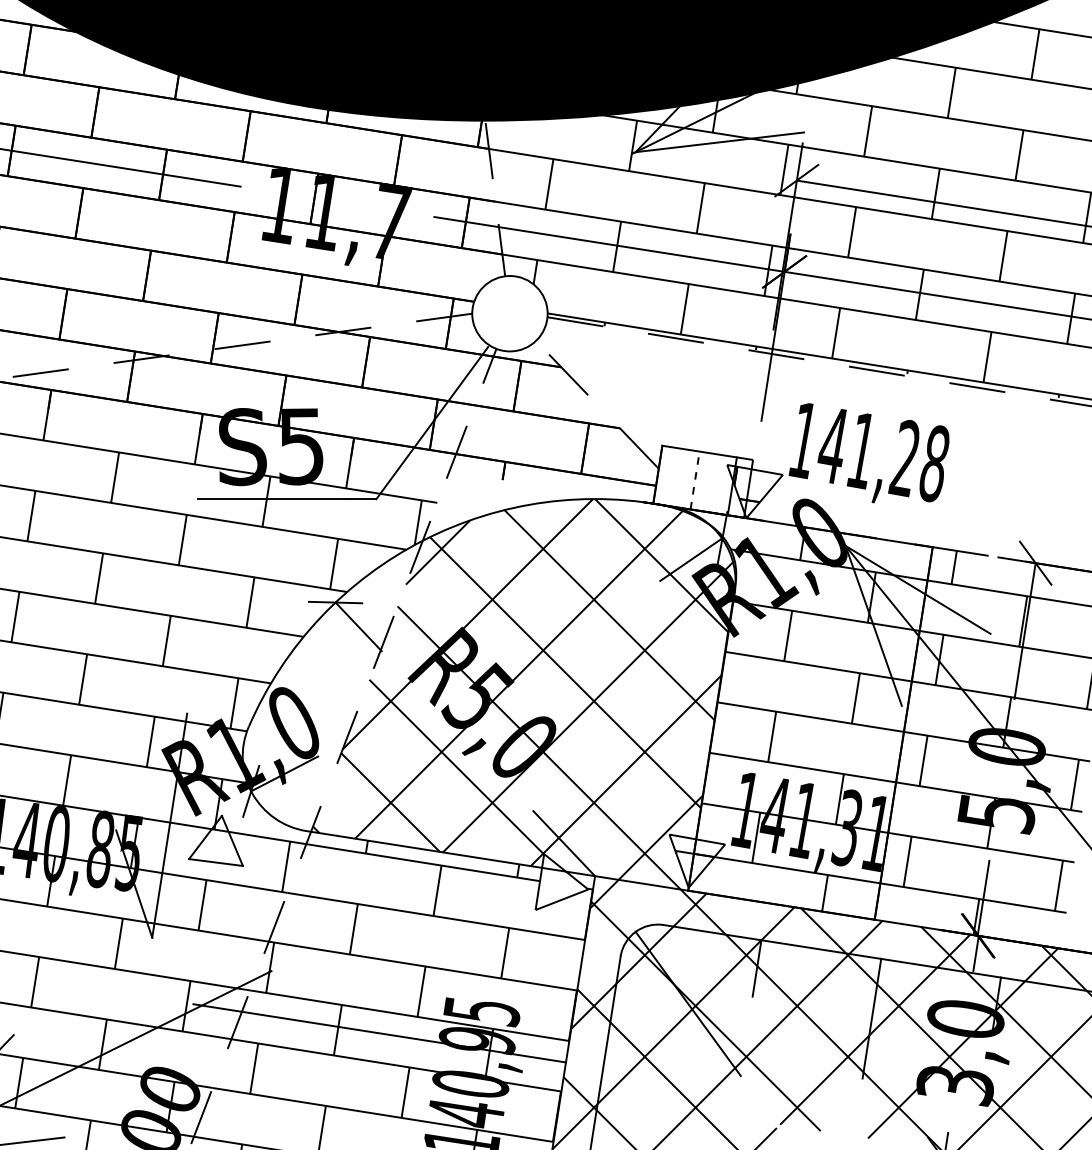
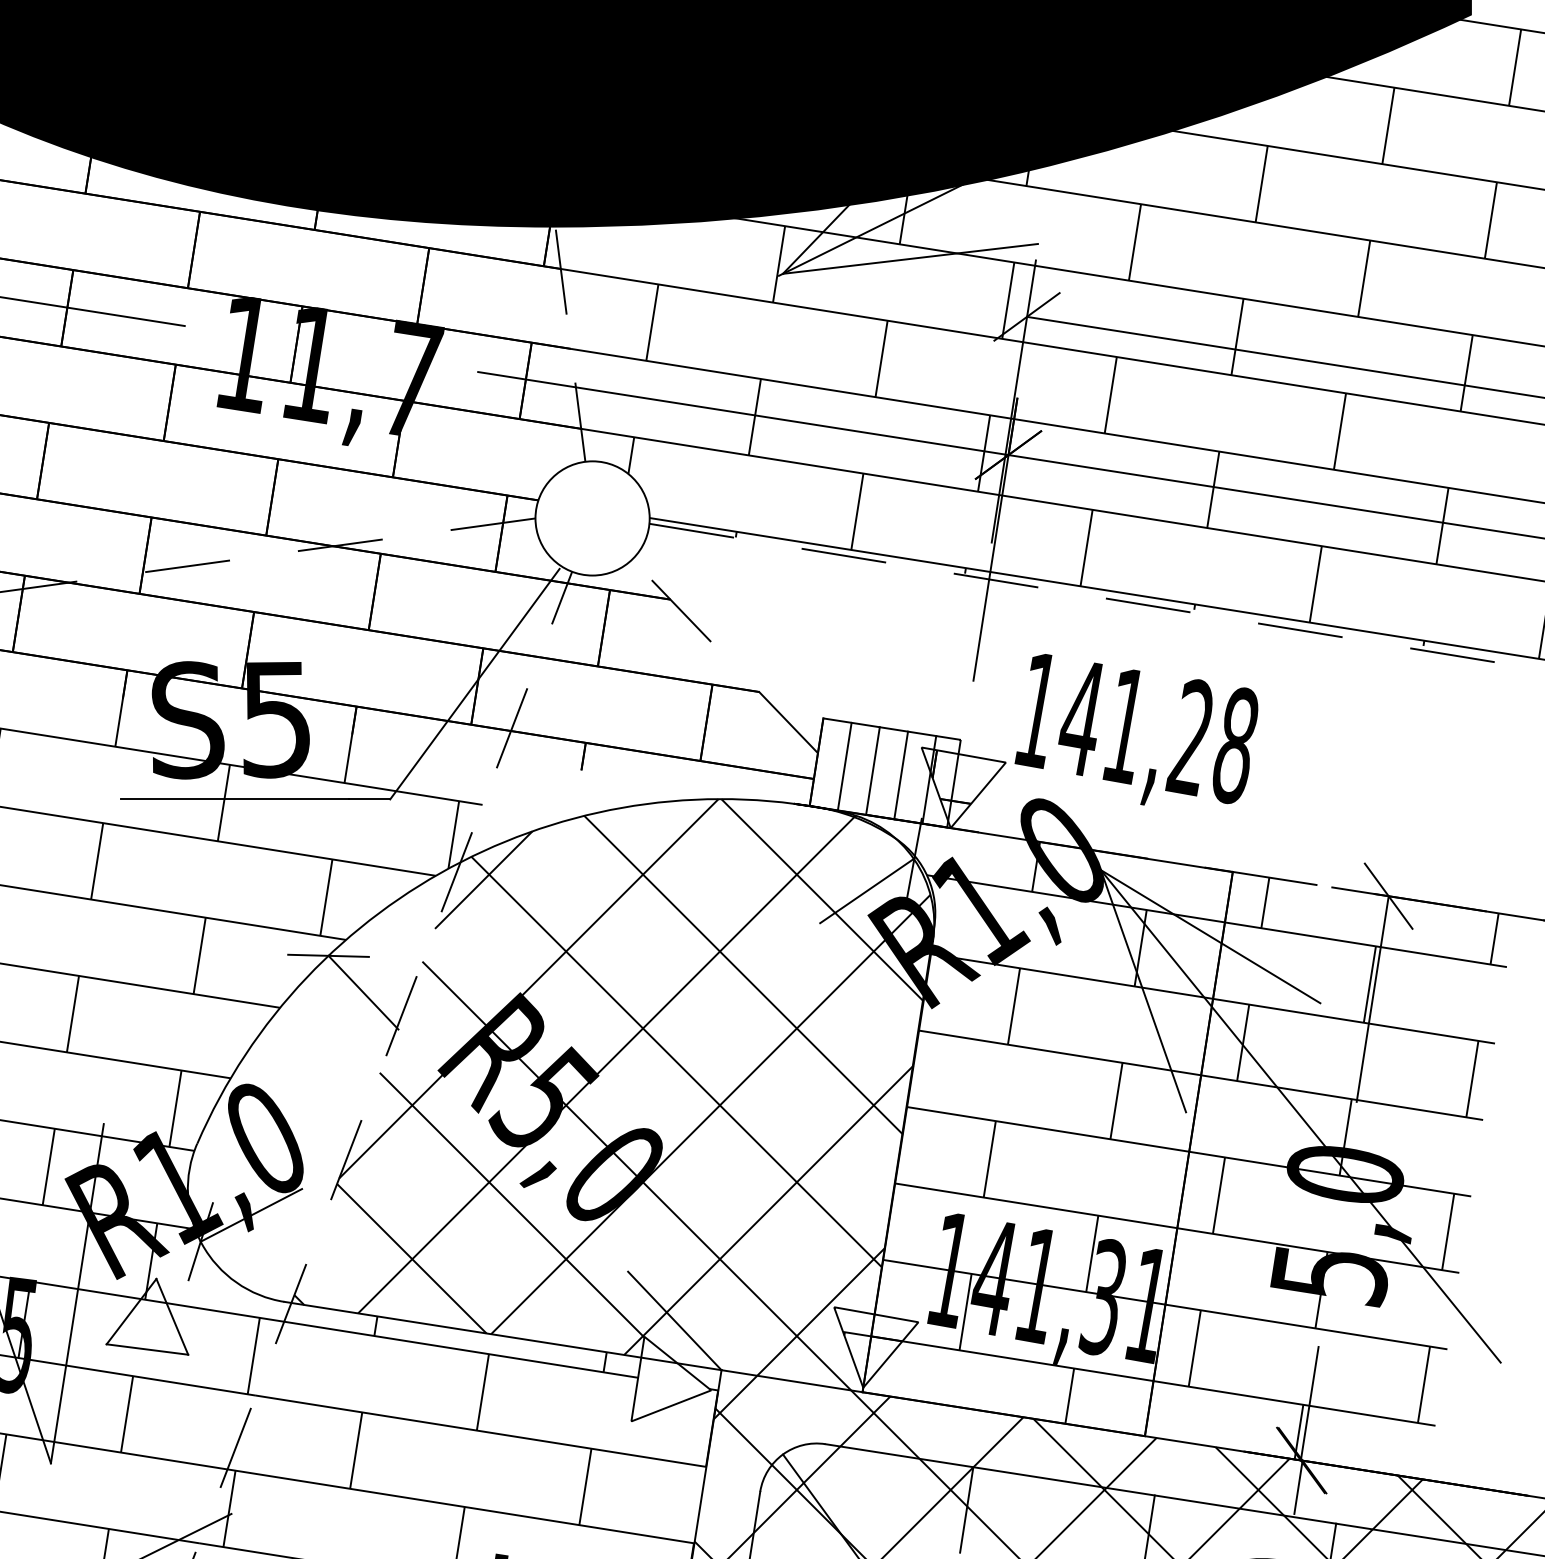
line: (676, 477) -> (844, 766), added
line: (695, 480) -> (873, 771), dashed -> solid
line: (713, 483) -> (900, 775), added

